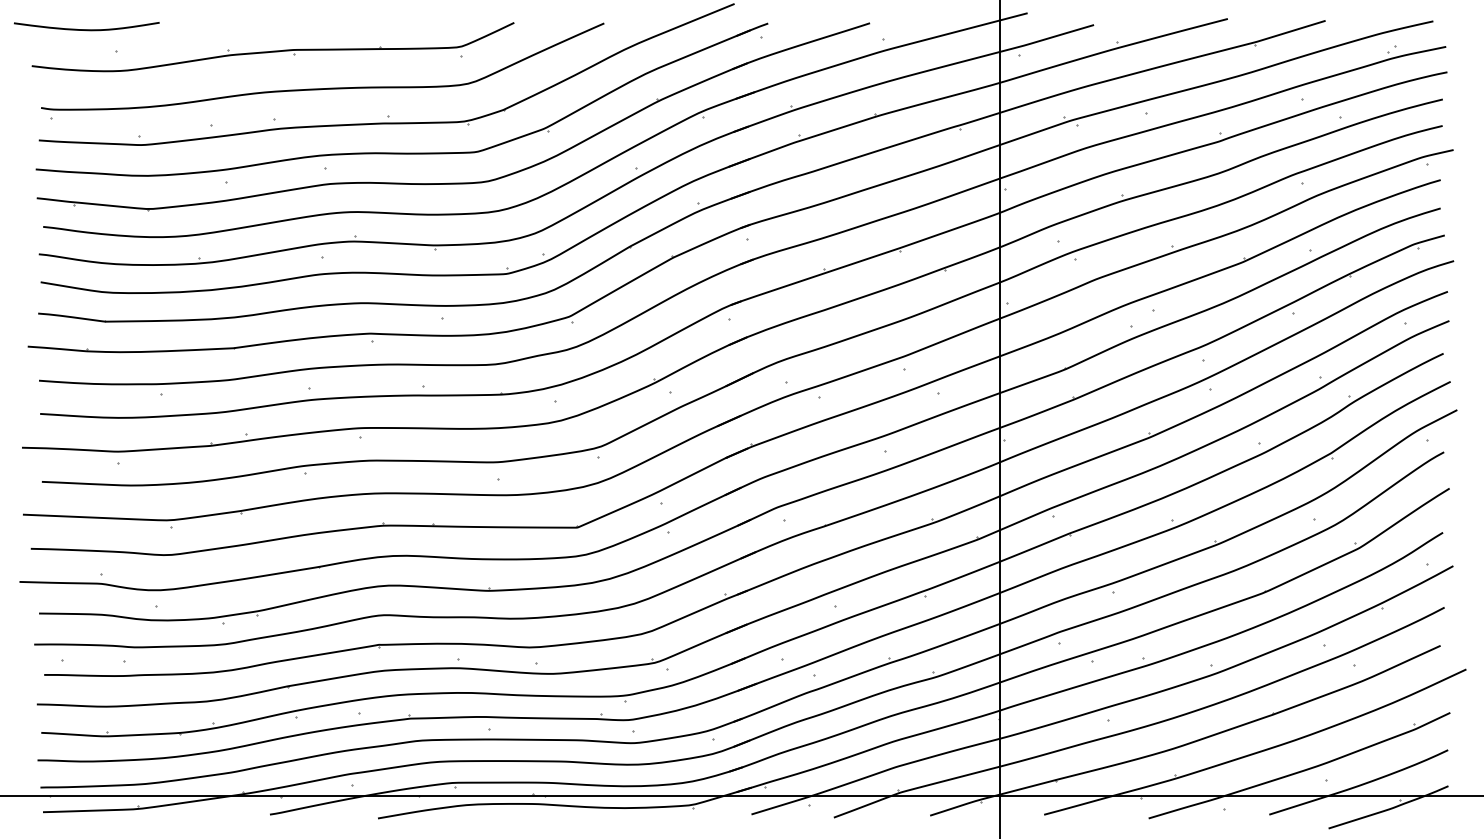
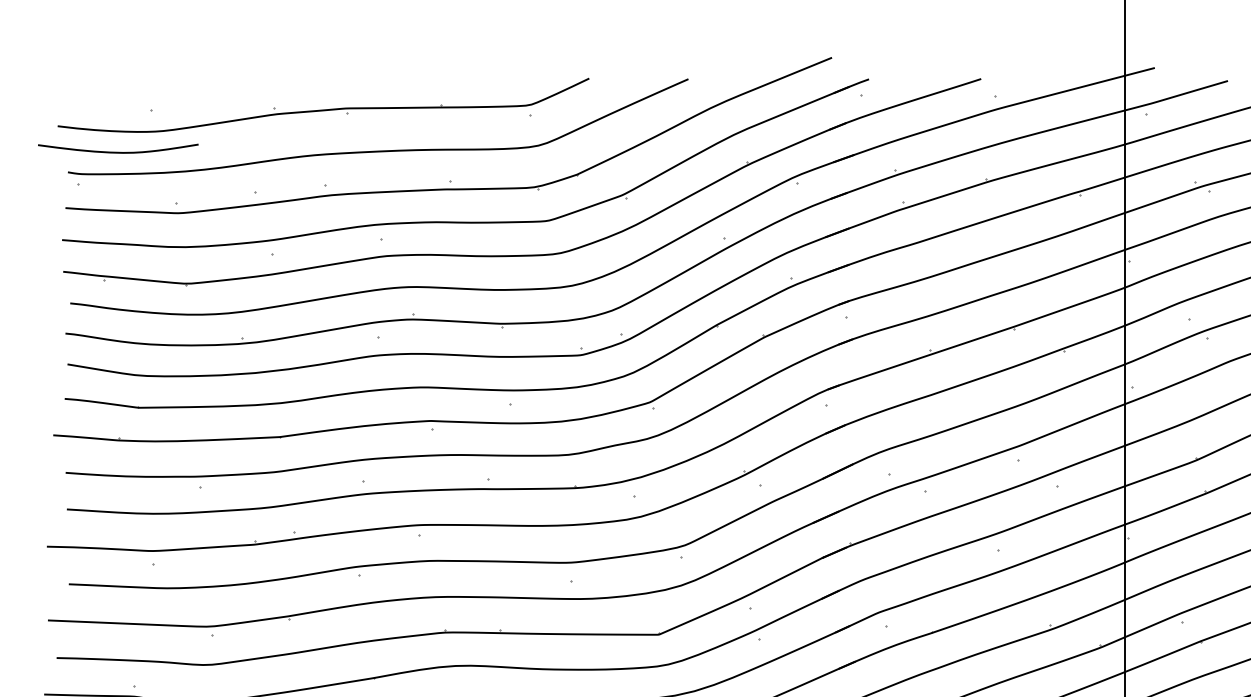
curve: (86, 29) -> (117, 152), moved

